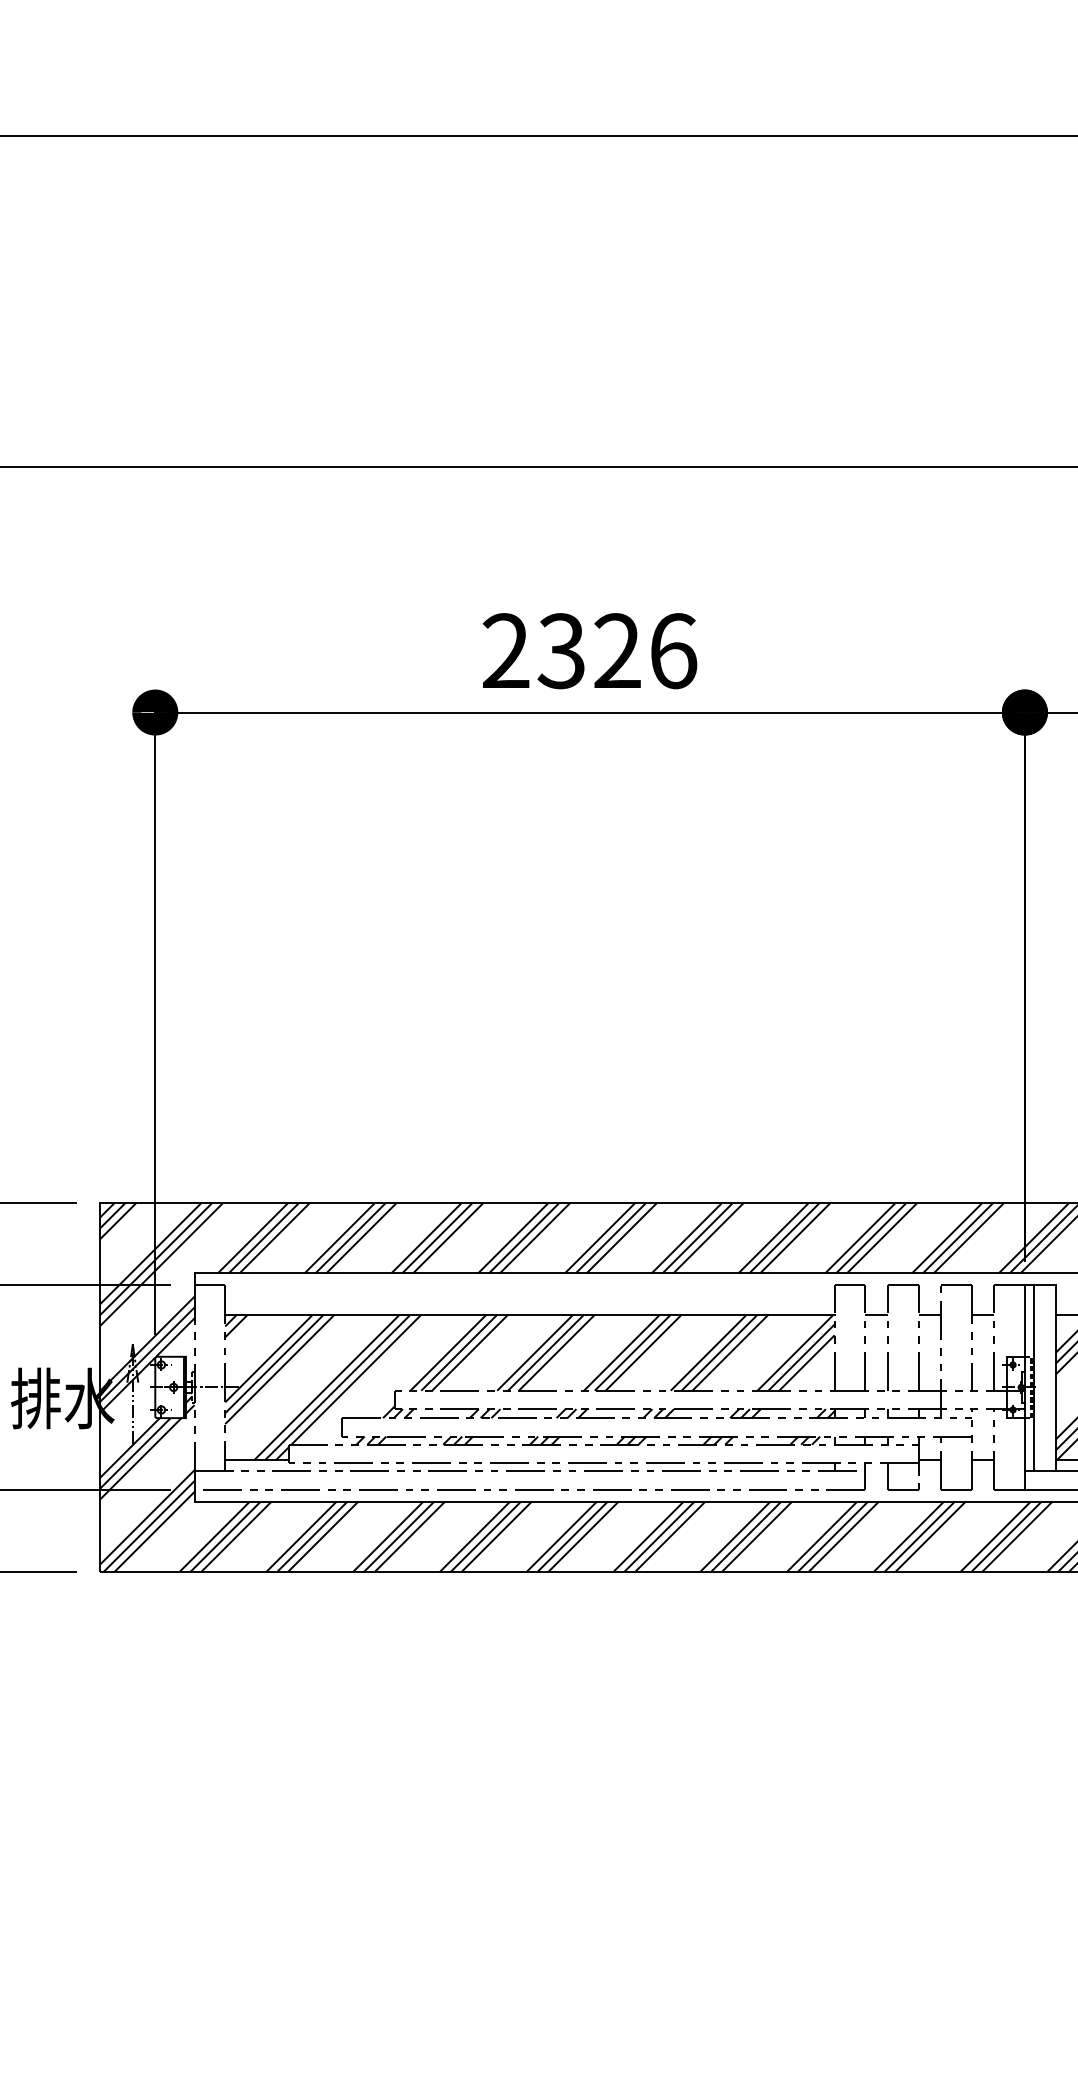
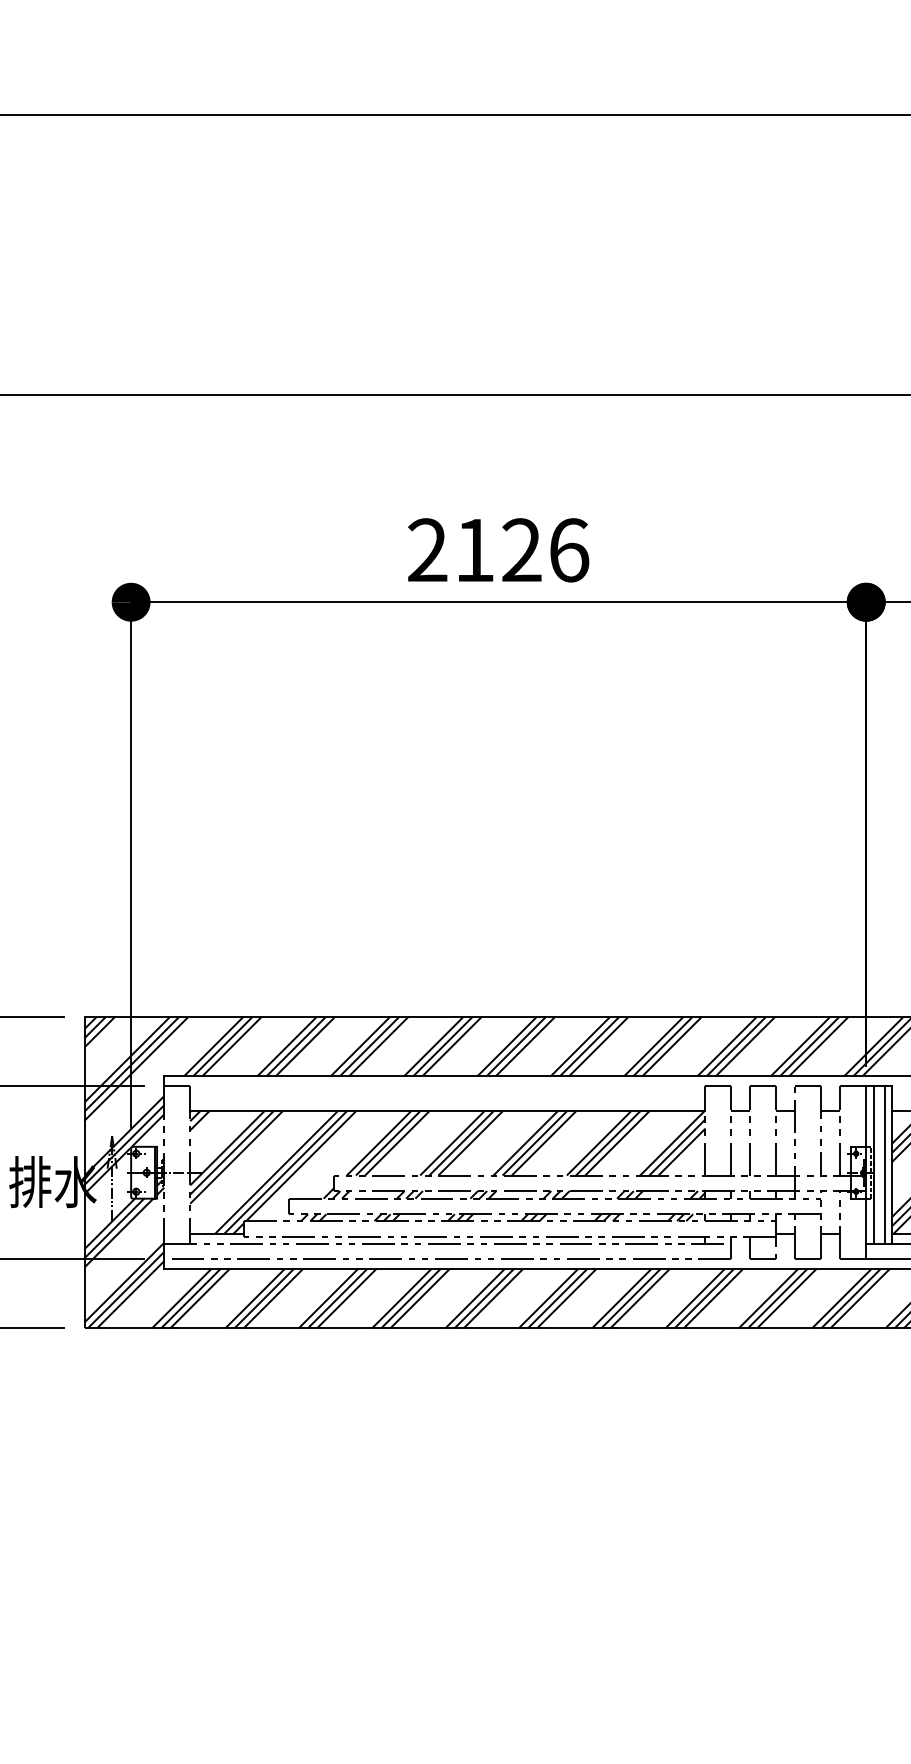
text: (560, 651) -> (473, 550), 2326 -> 2126
line: (1046, 1378) -> (884, 1165), added

